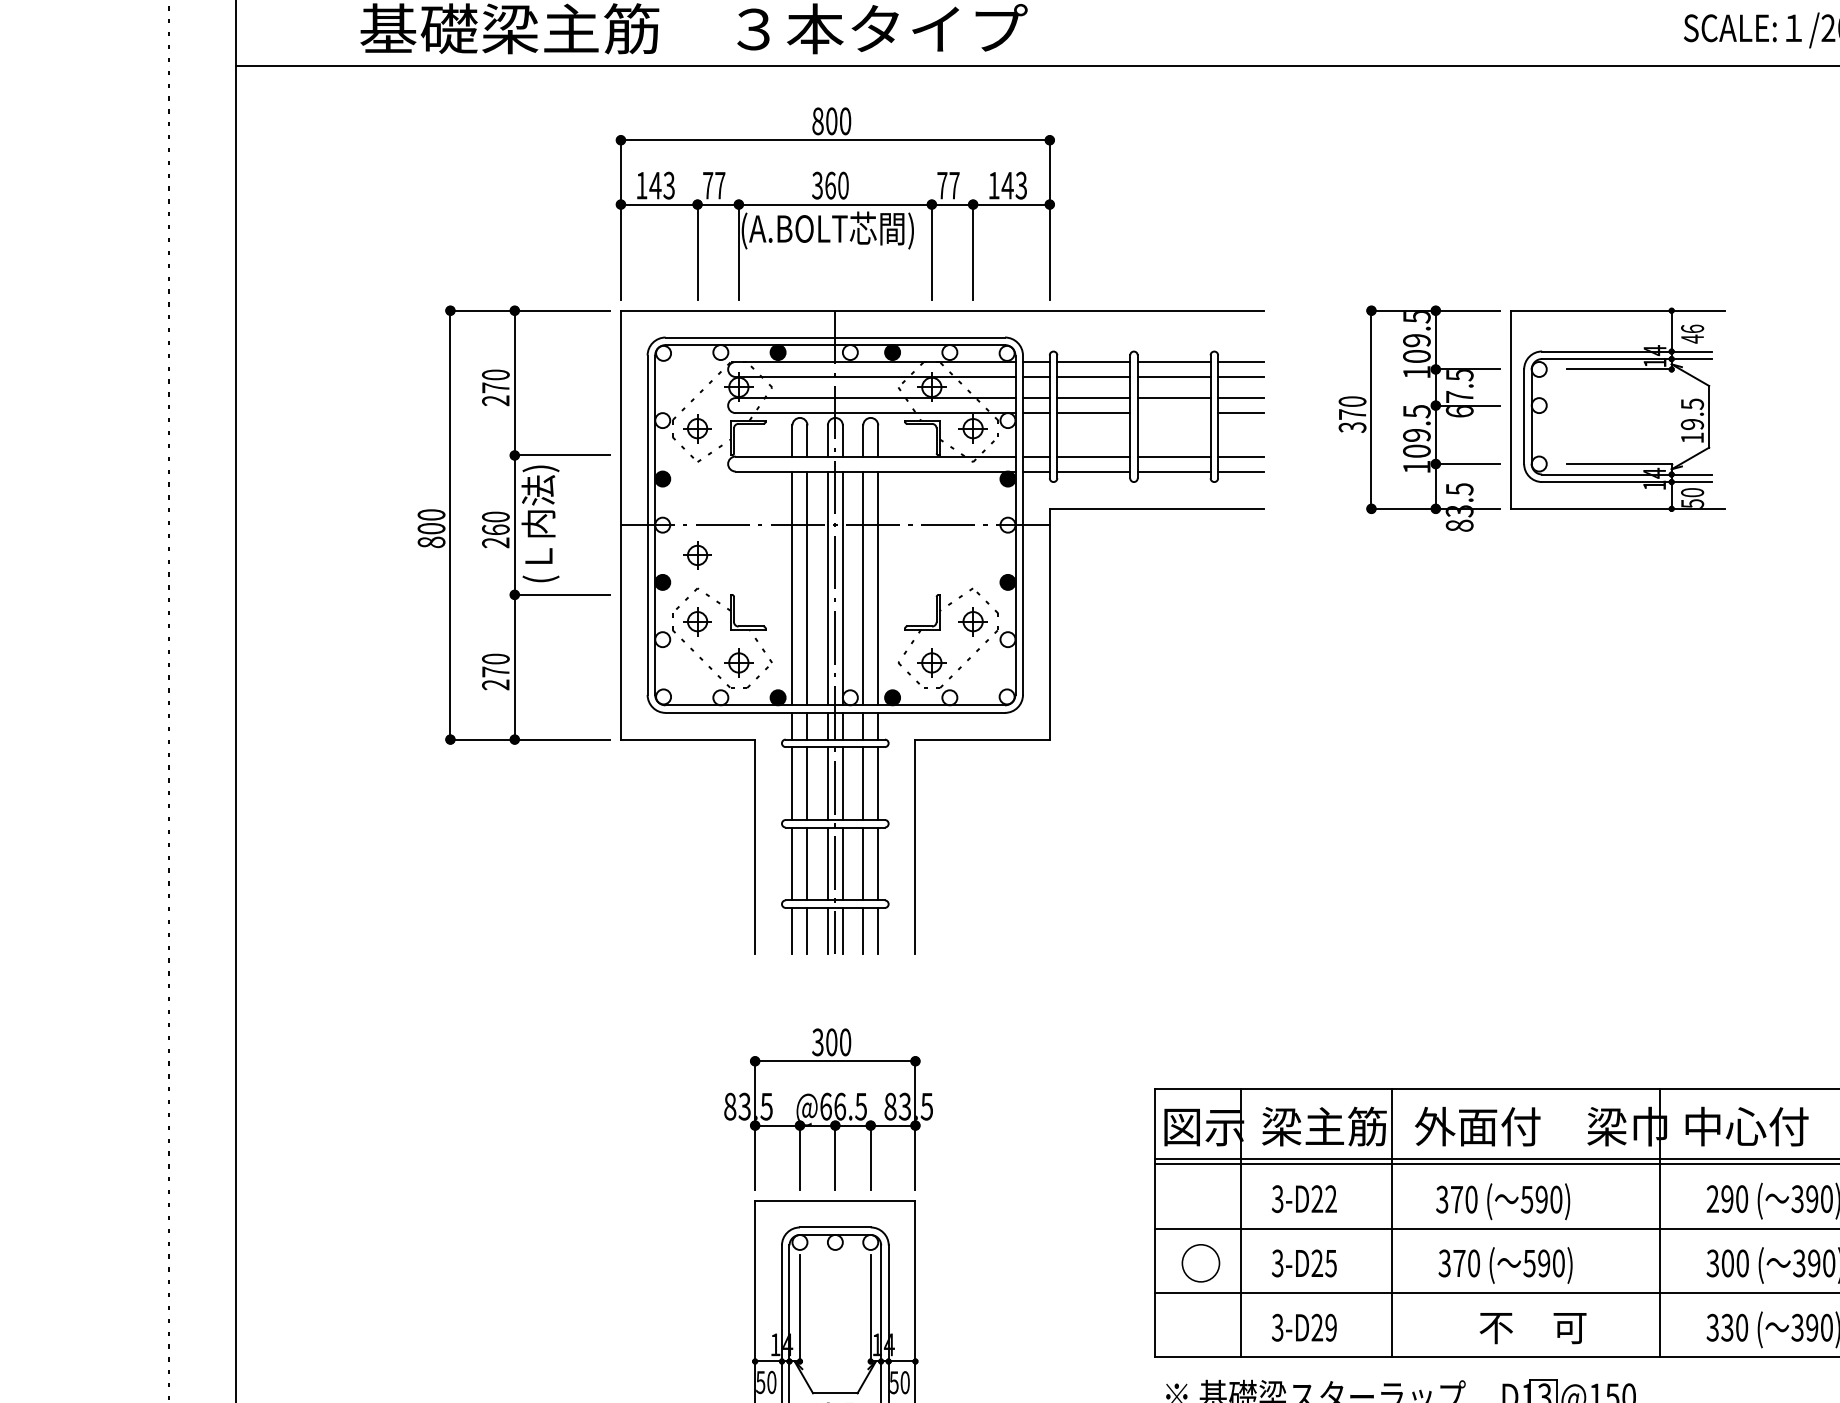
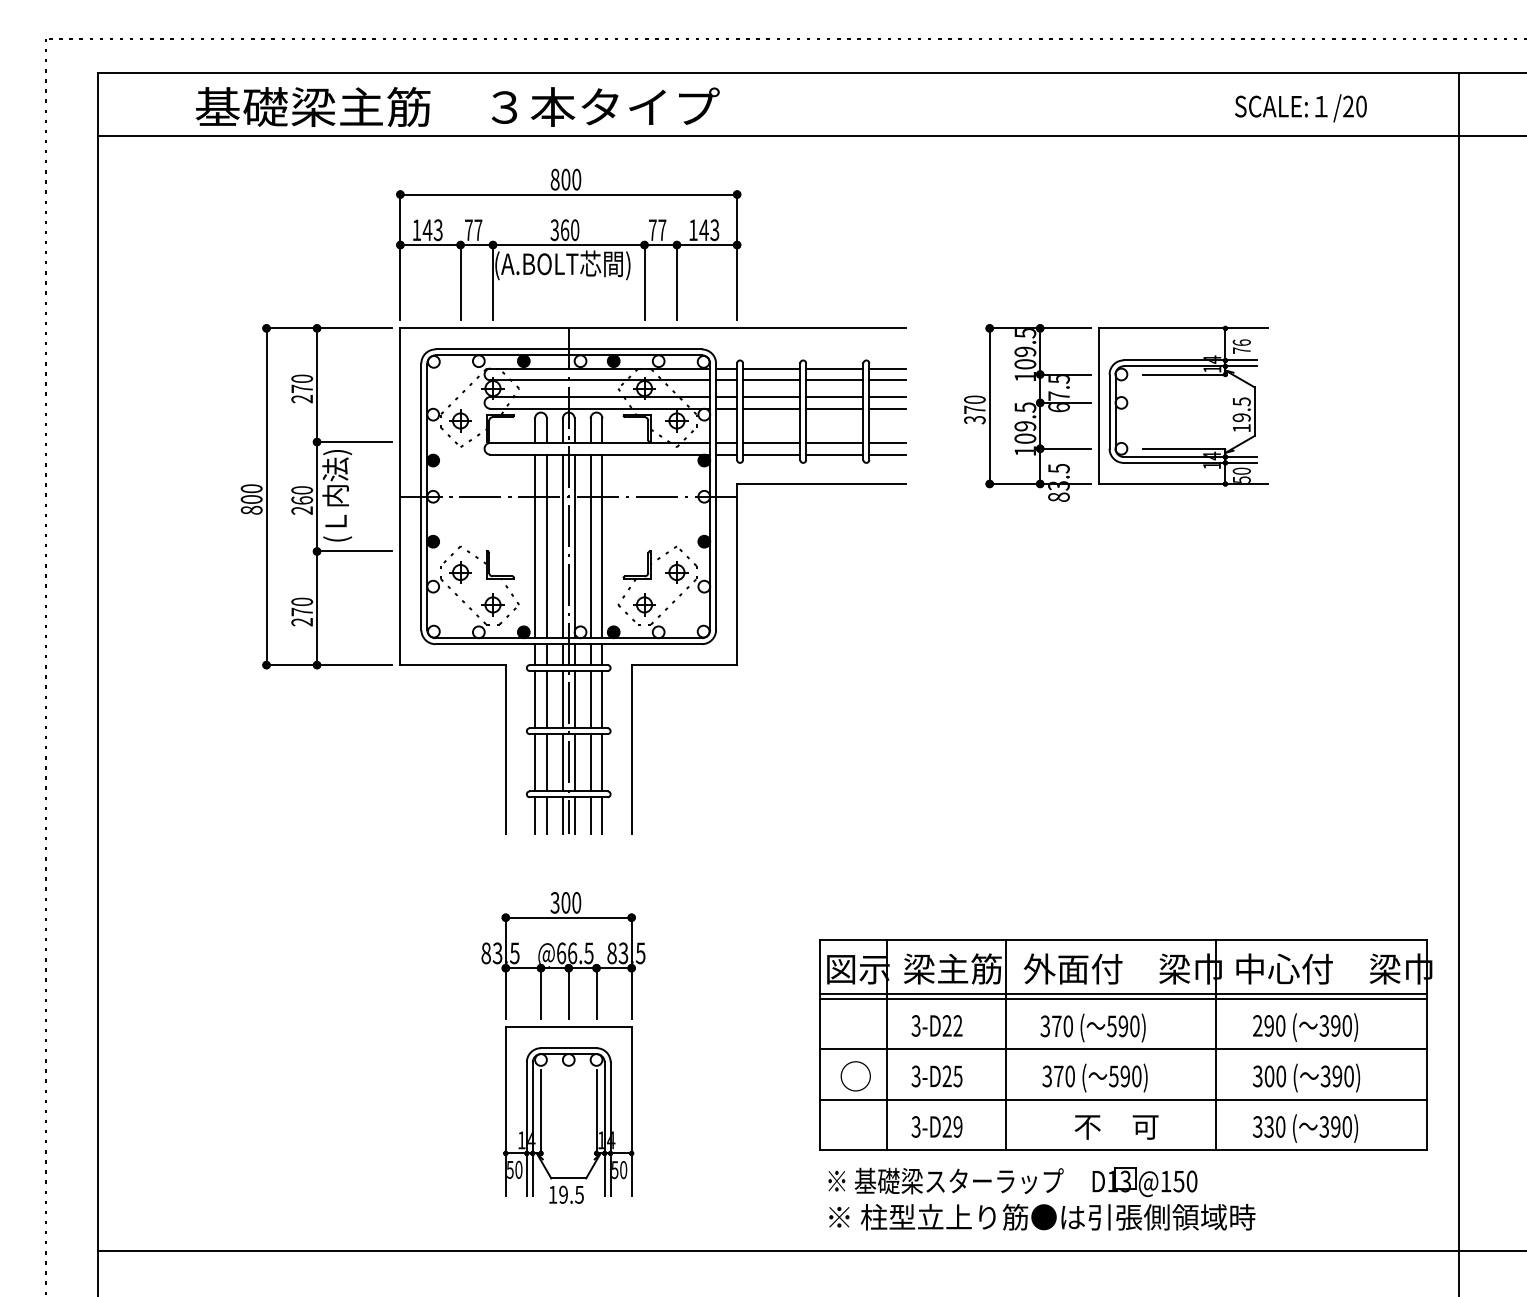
text: (1692, 338) -> (1241, 350), 46 -> 76
line: (1173, 412) -> (834, 408), added
part: (697, 555) -> (460, 520), removed

